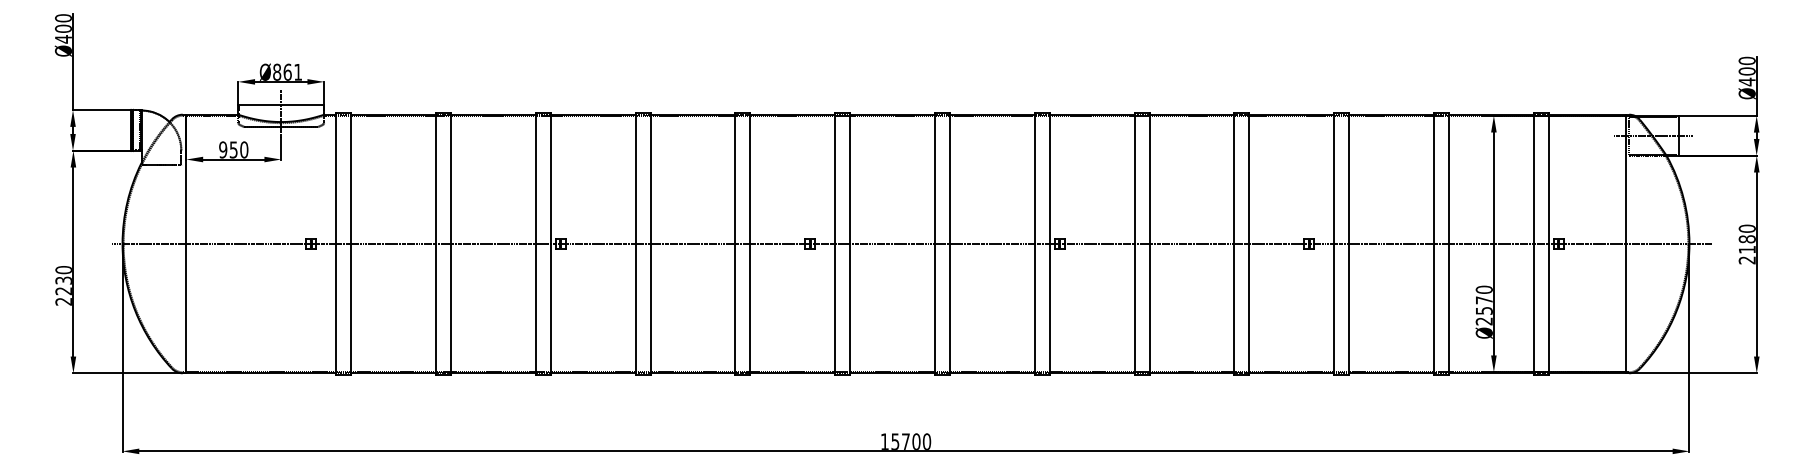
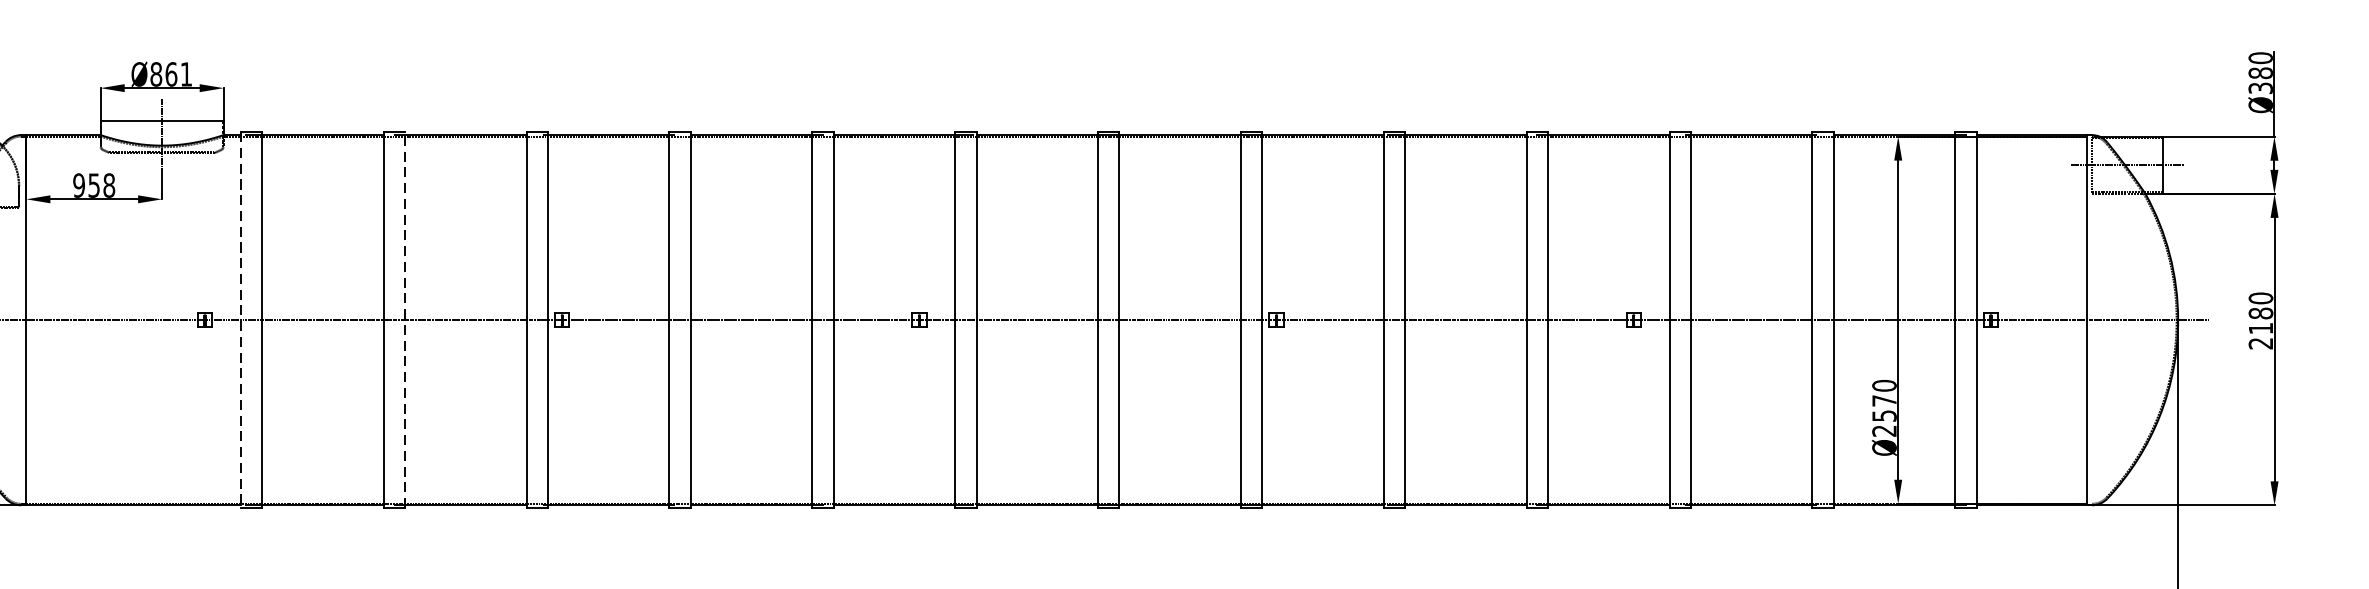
text: (1746, 76) -> (2259, 80), Ø400 -> Ø380
text: (244, 149) -> (109, 184), 950 -> 958
line: (450, 243) -> (404, 319), solid -> dashed
line: (336, 244) -> (241, 320), solid -> dashed

